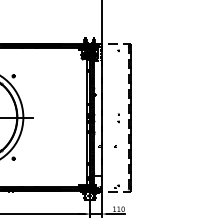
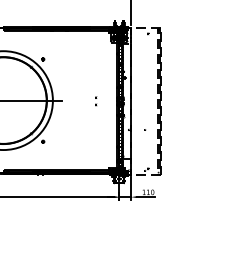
part: (118, 118) -> (96, 101), moved

